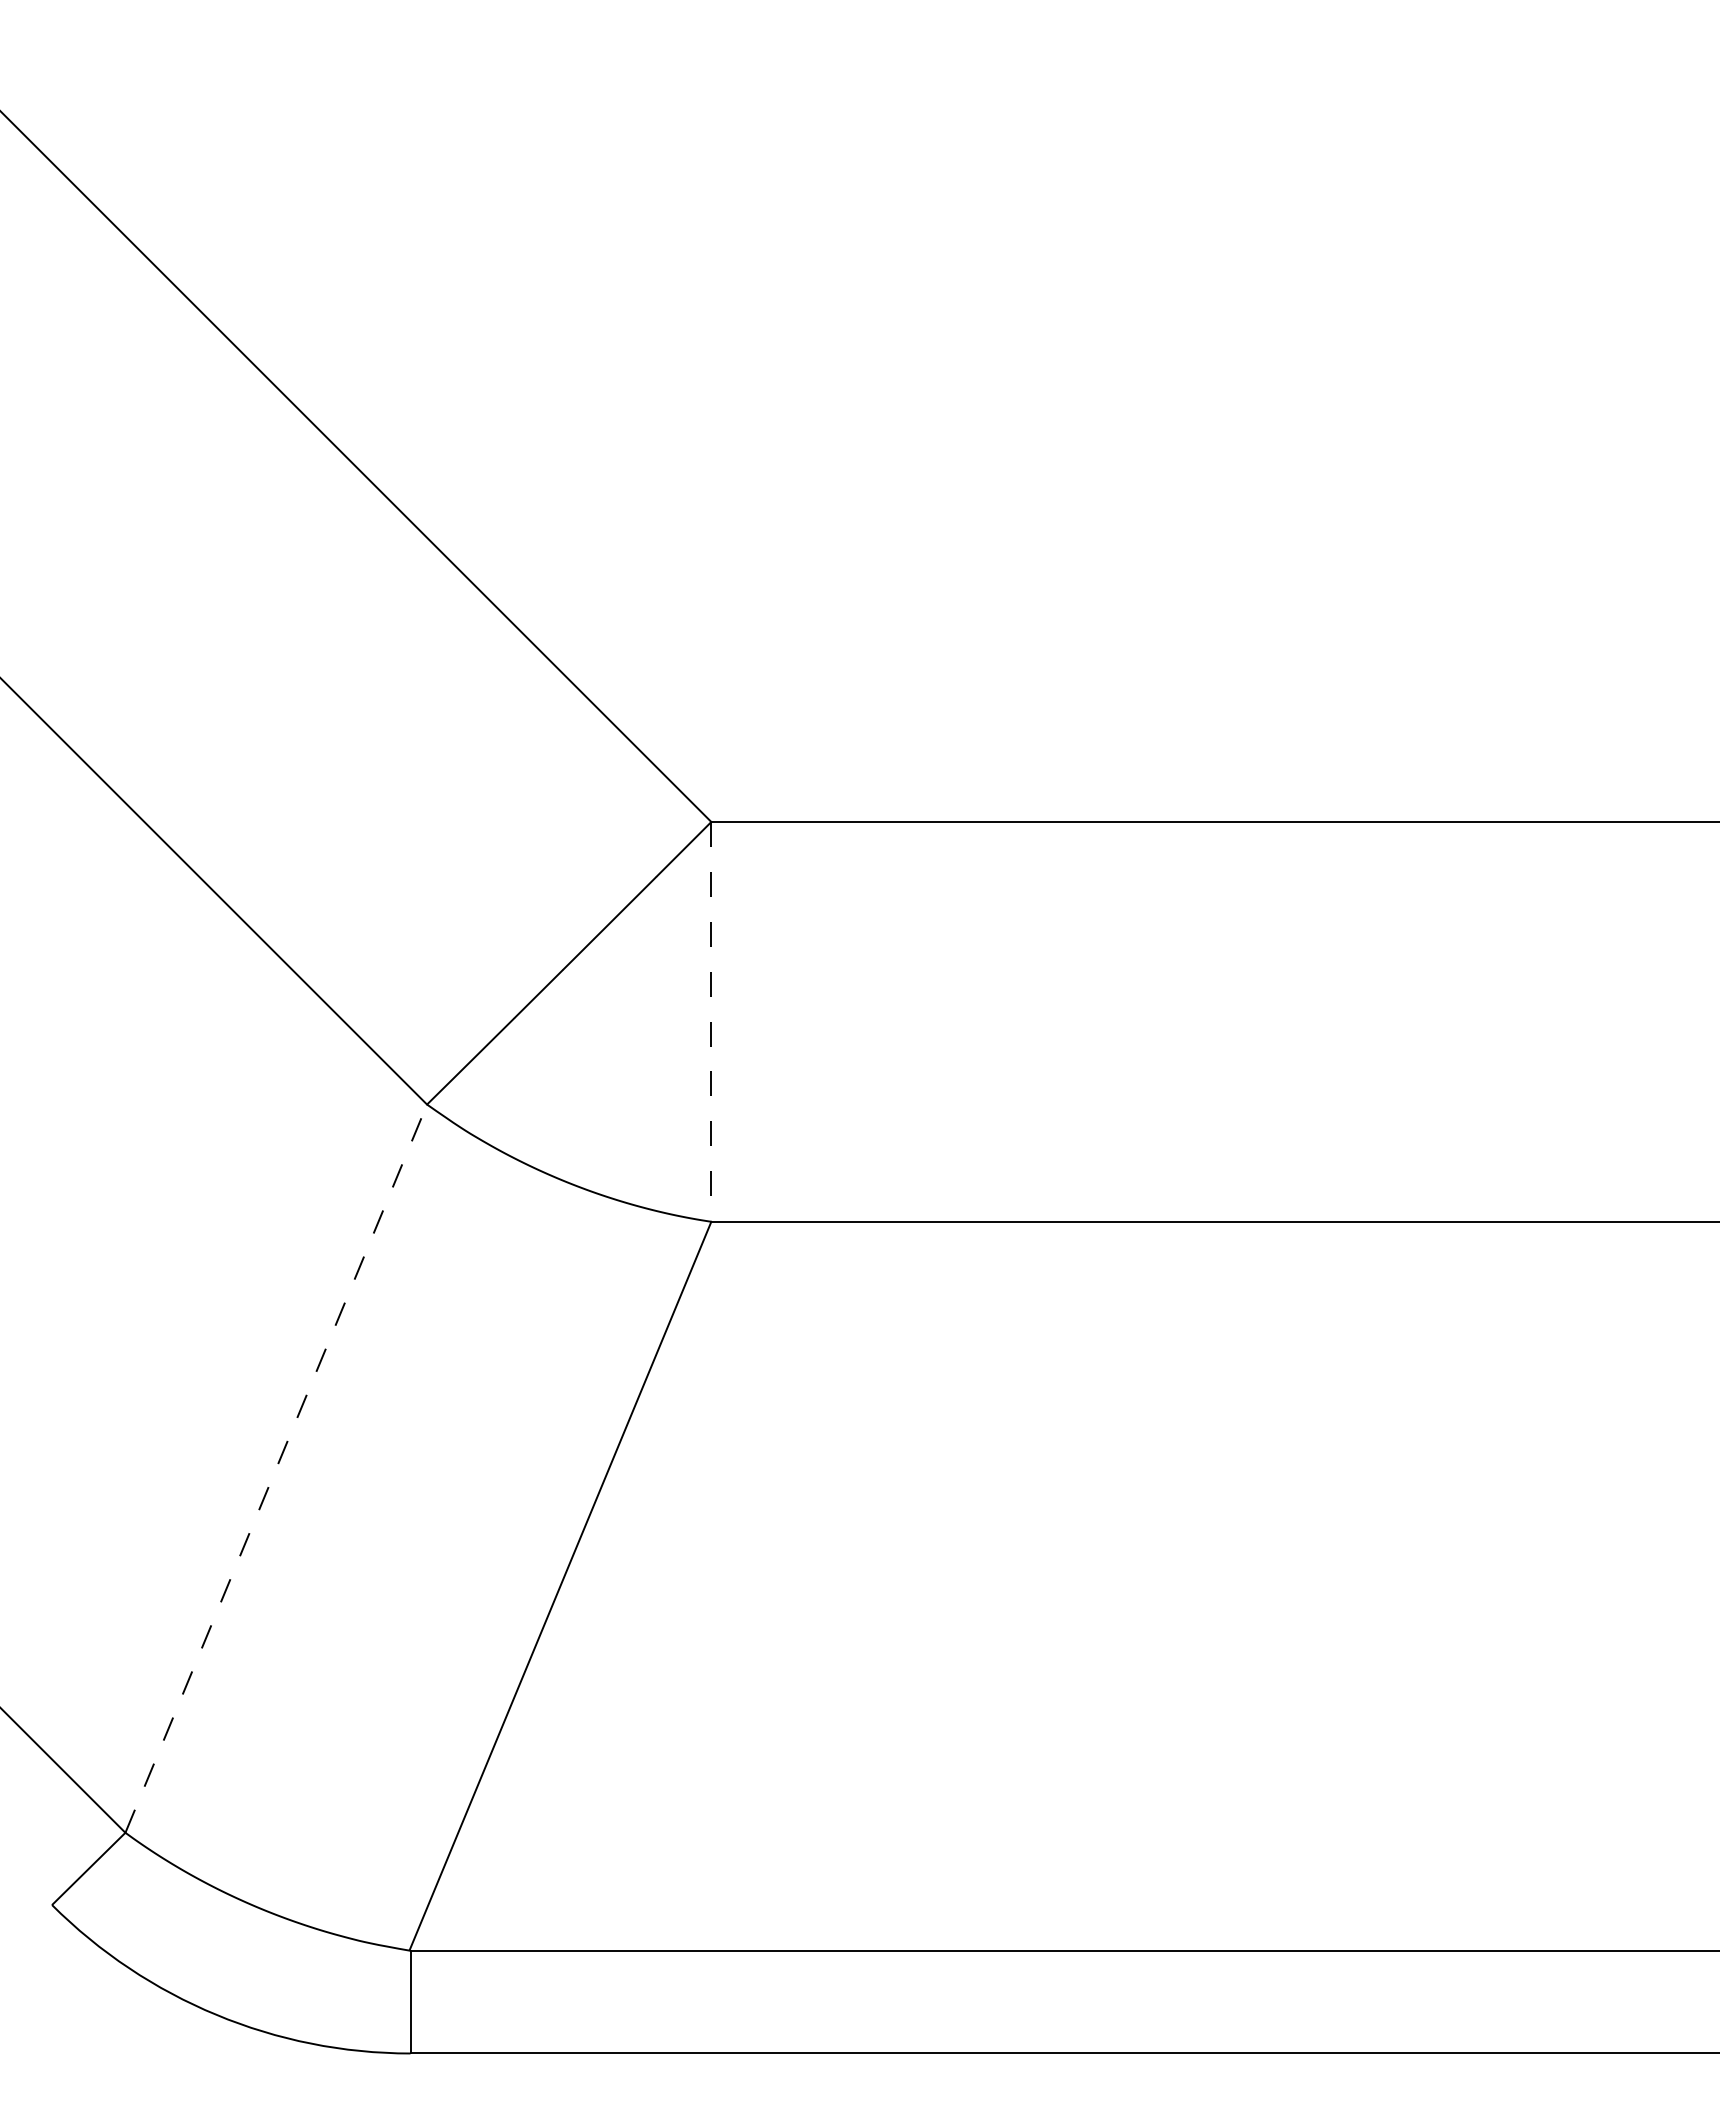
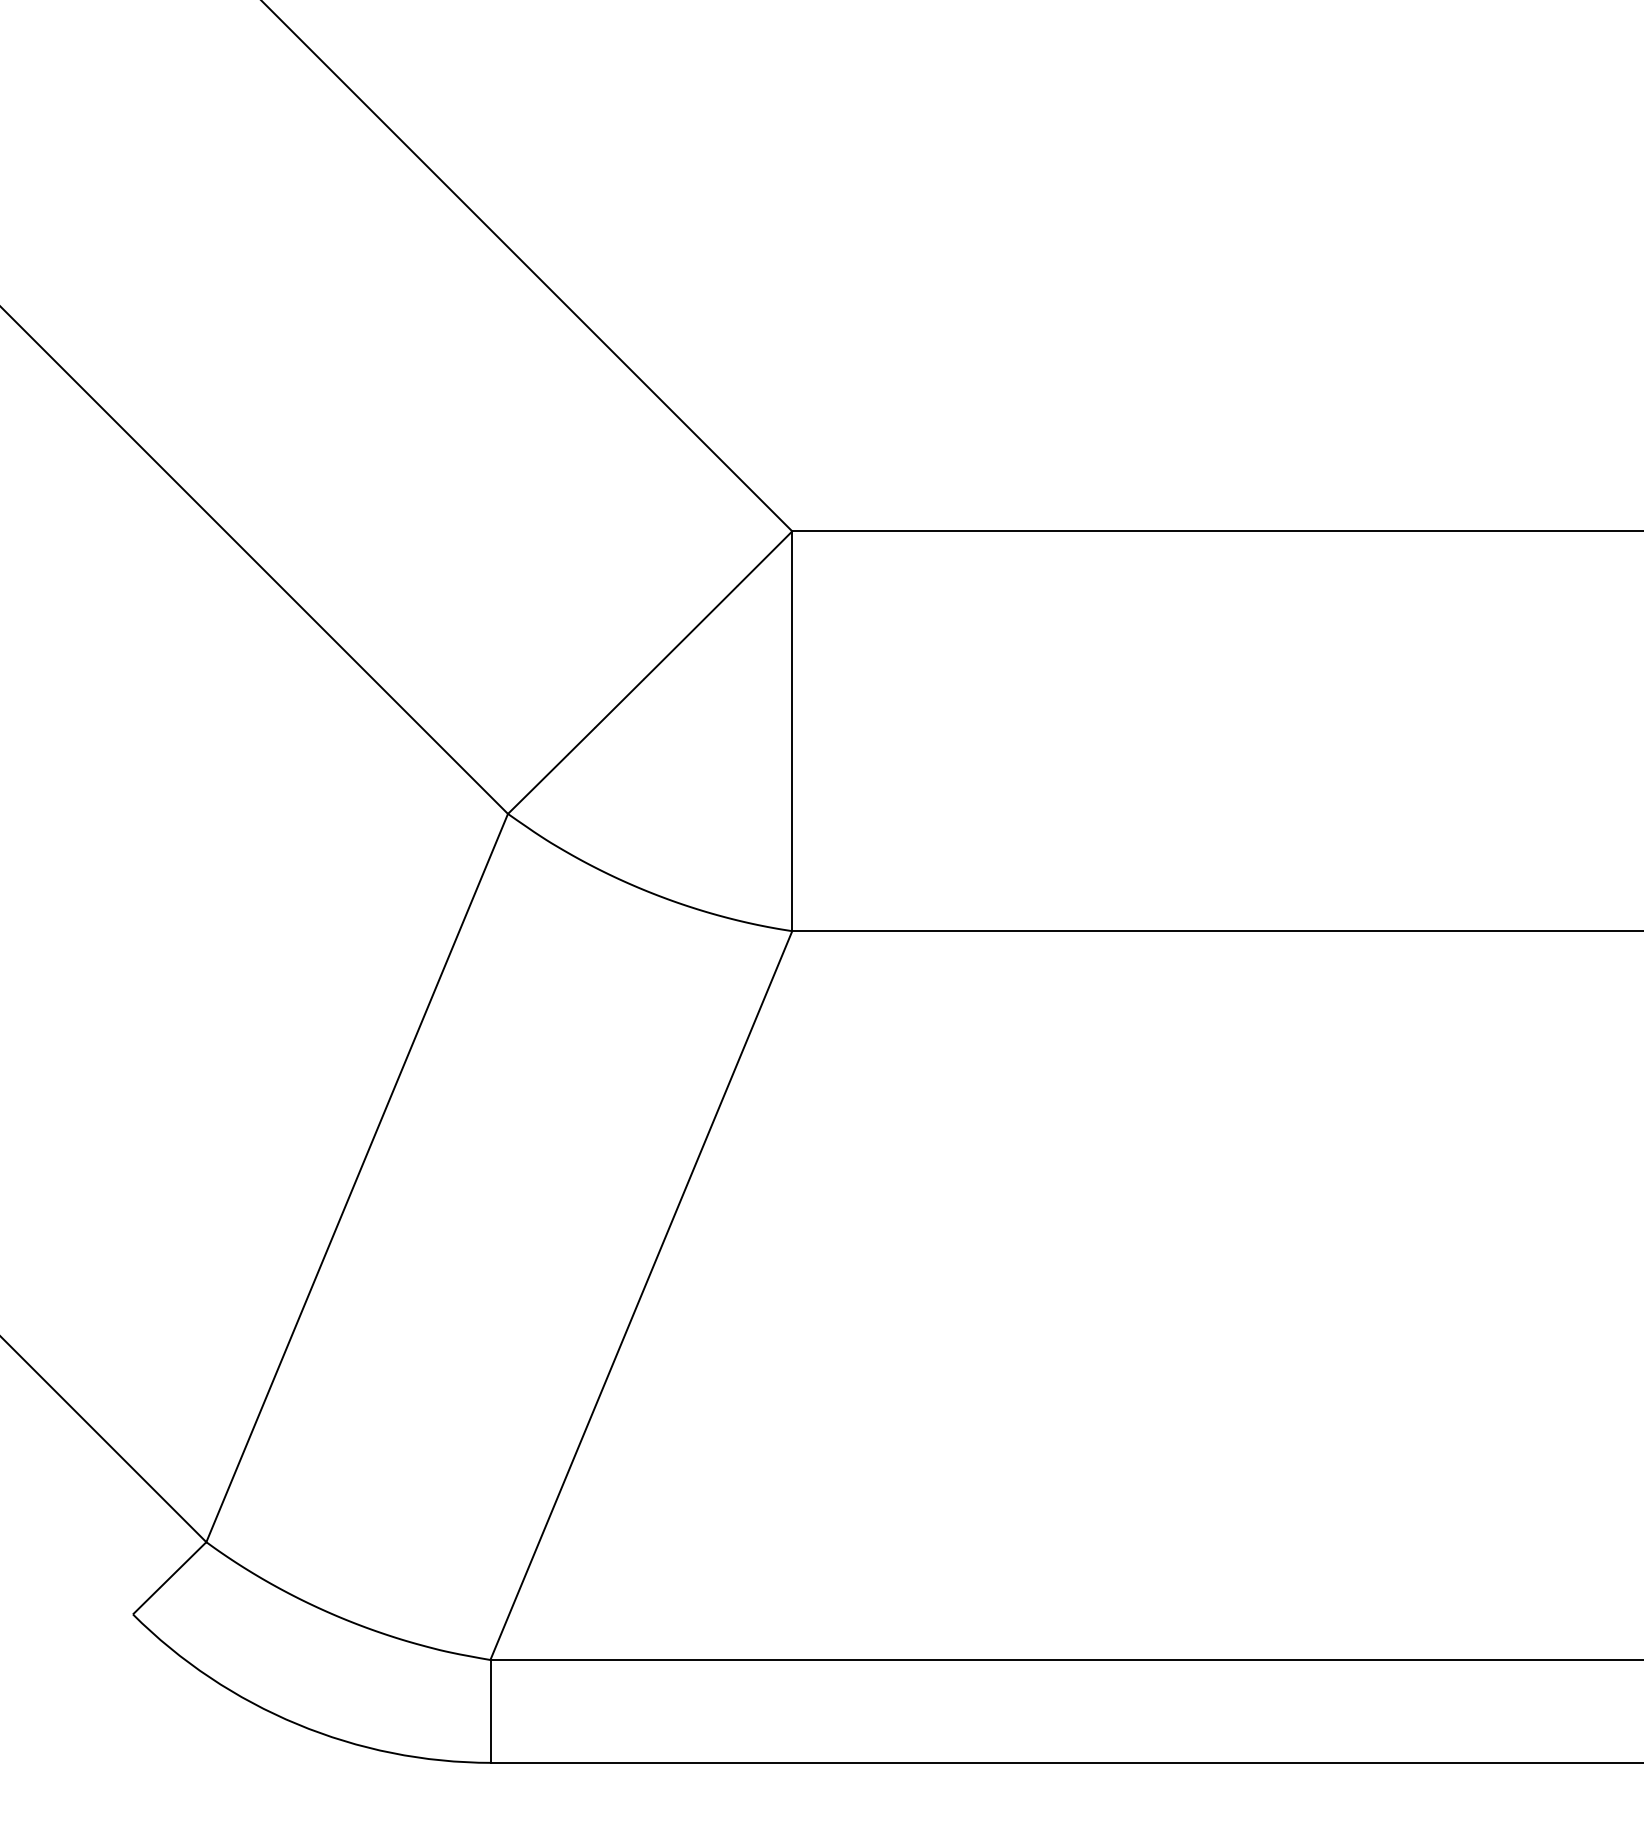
line: (711, 1021) -> (792, 730), dashed -> solid
line: (276, 1468) -> (357, 1177), dashed -> solid

